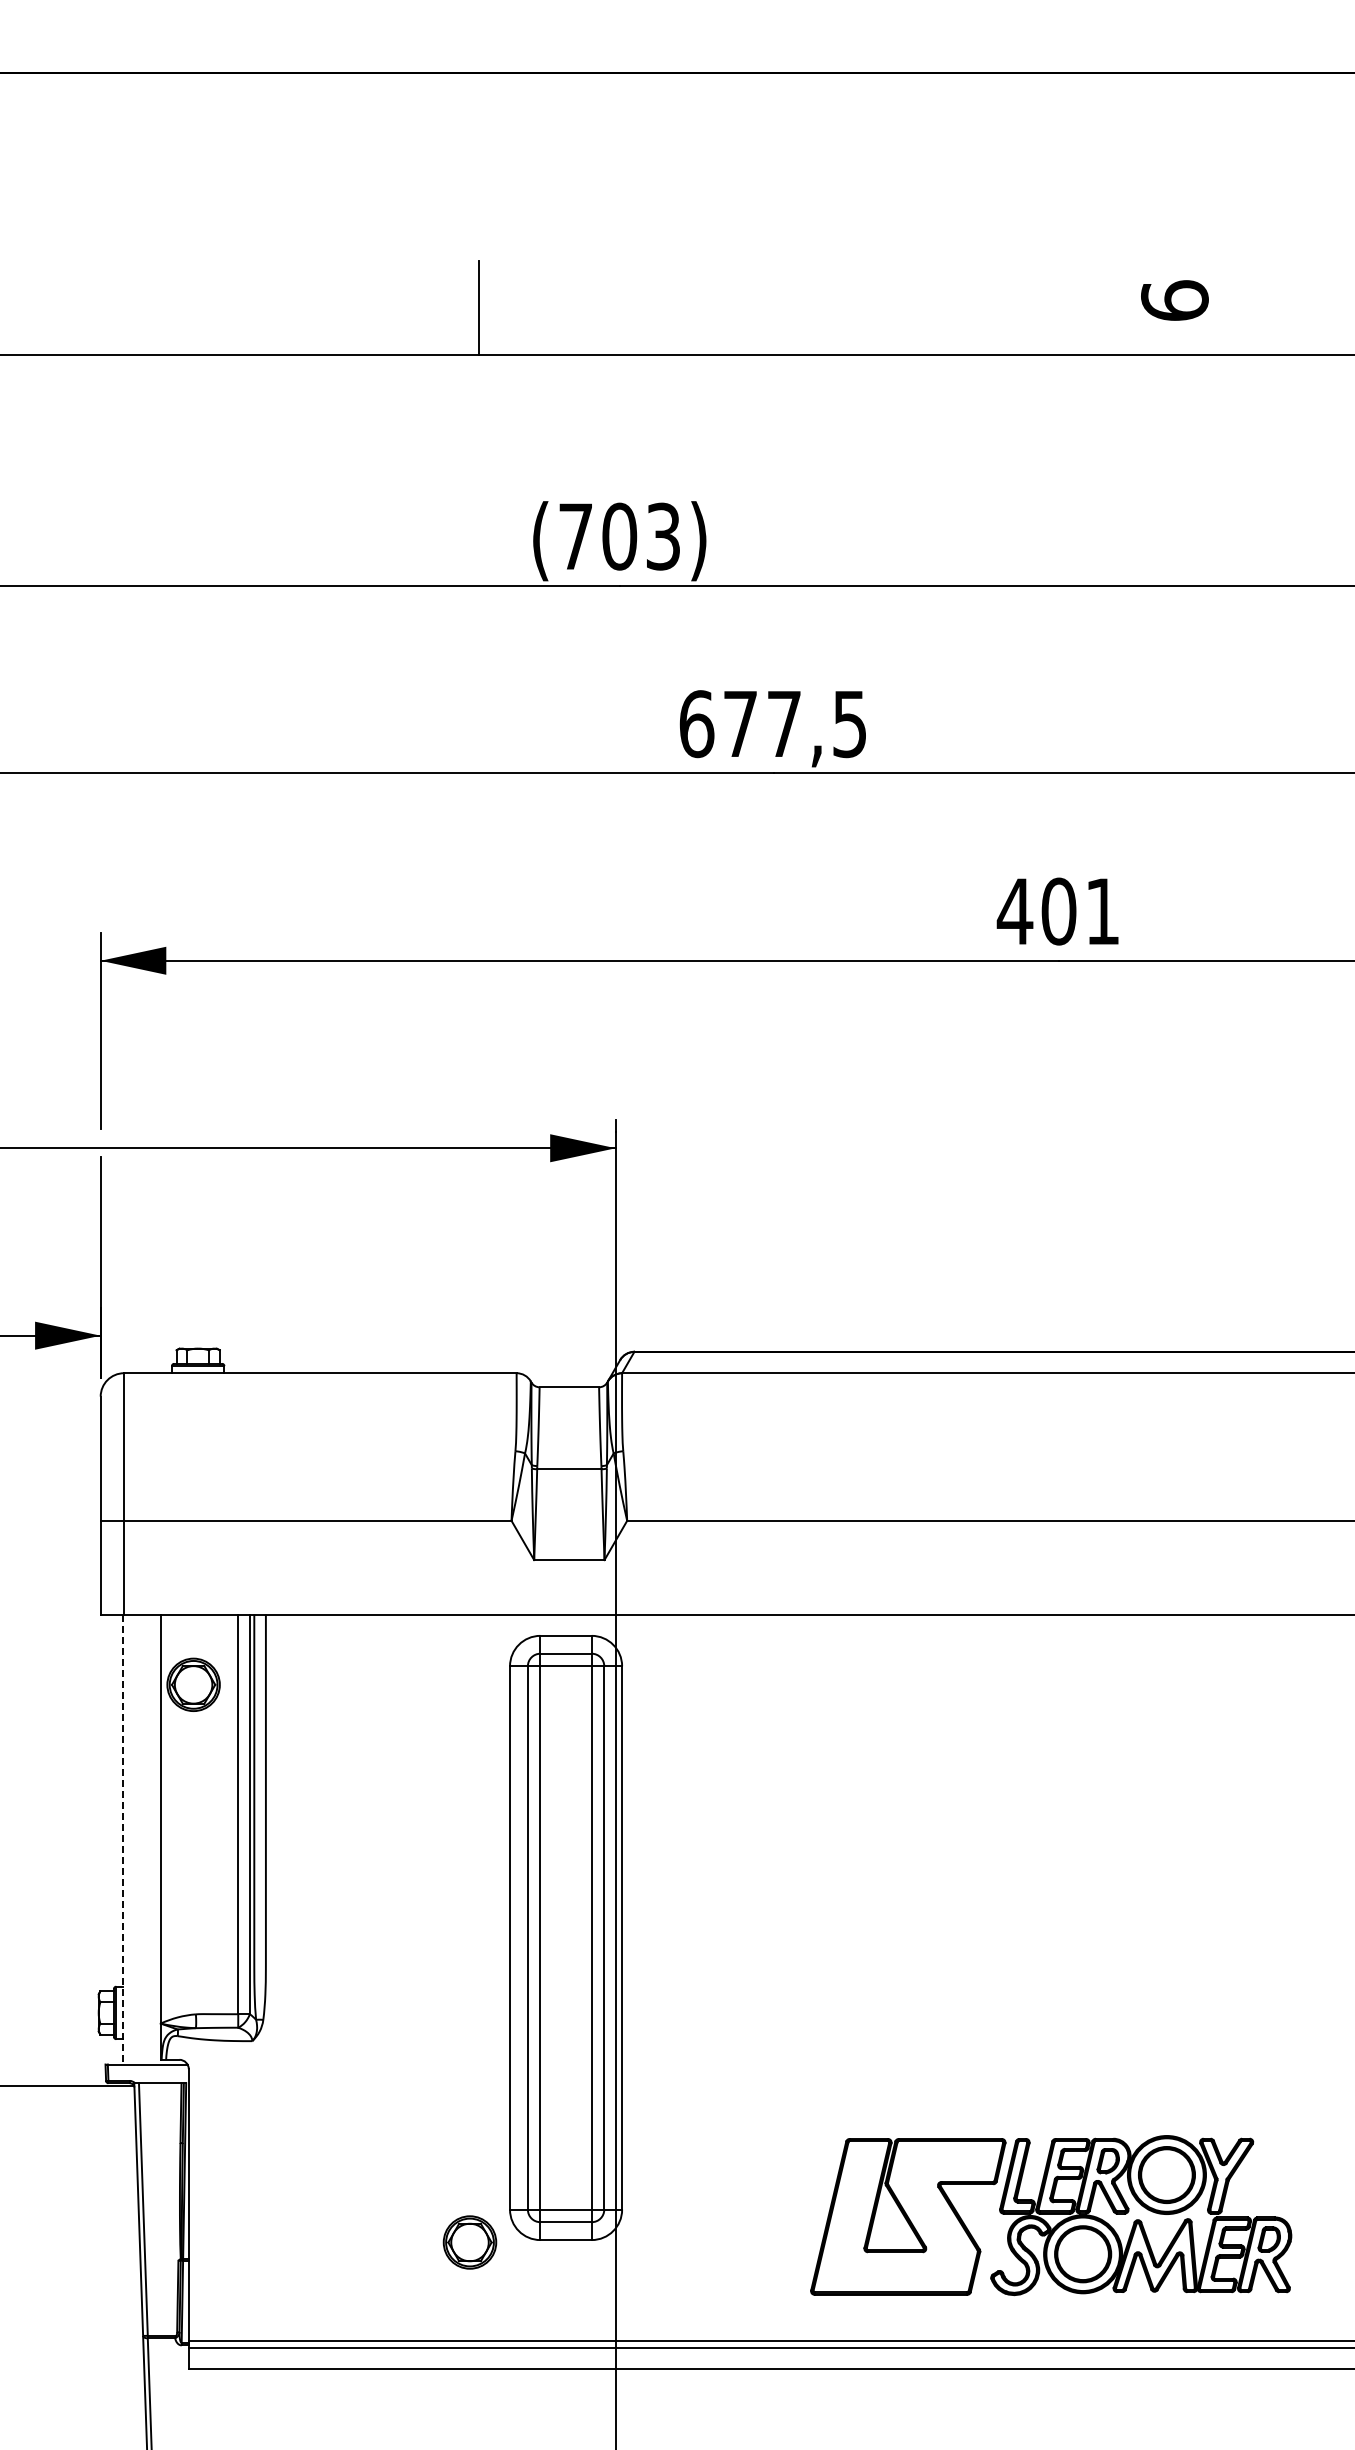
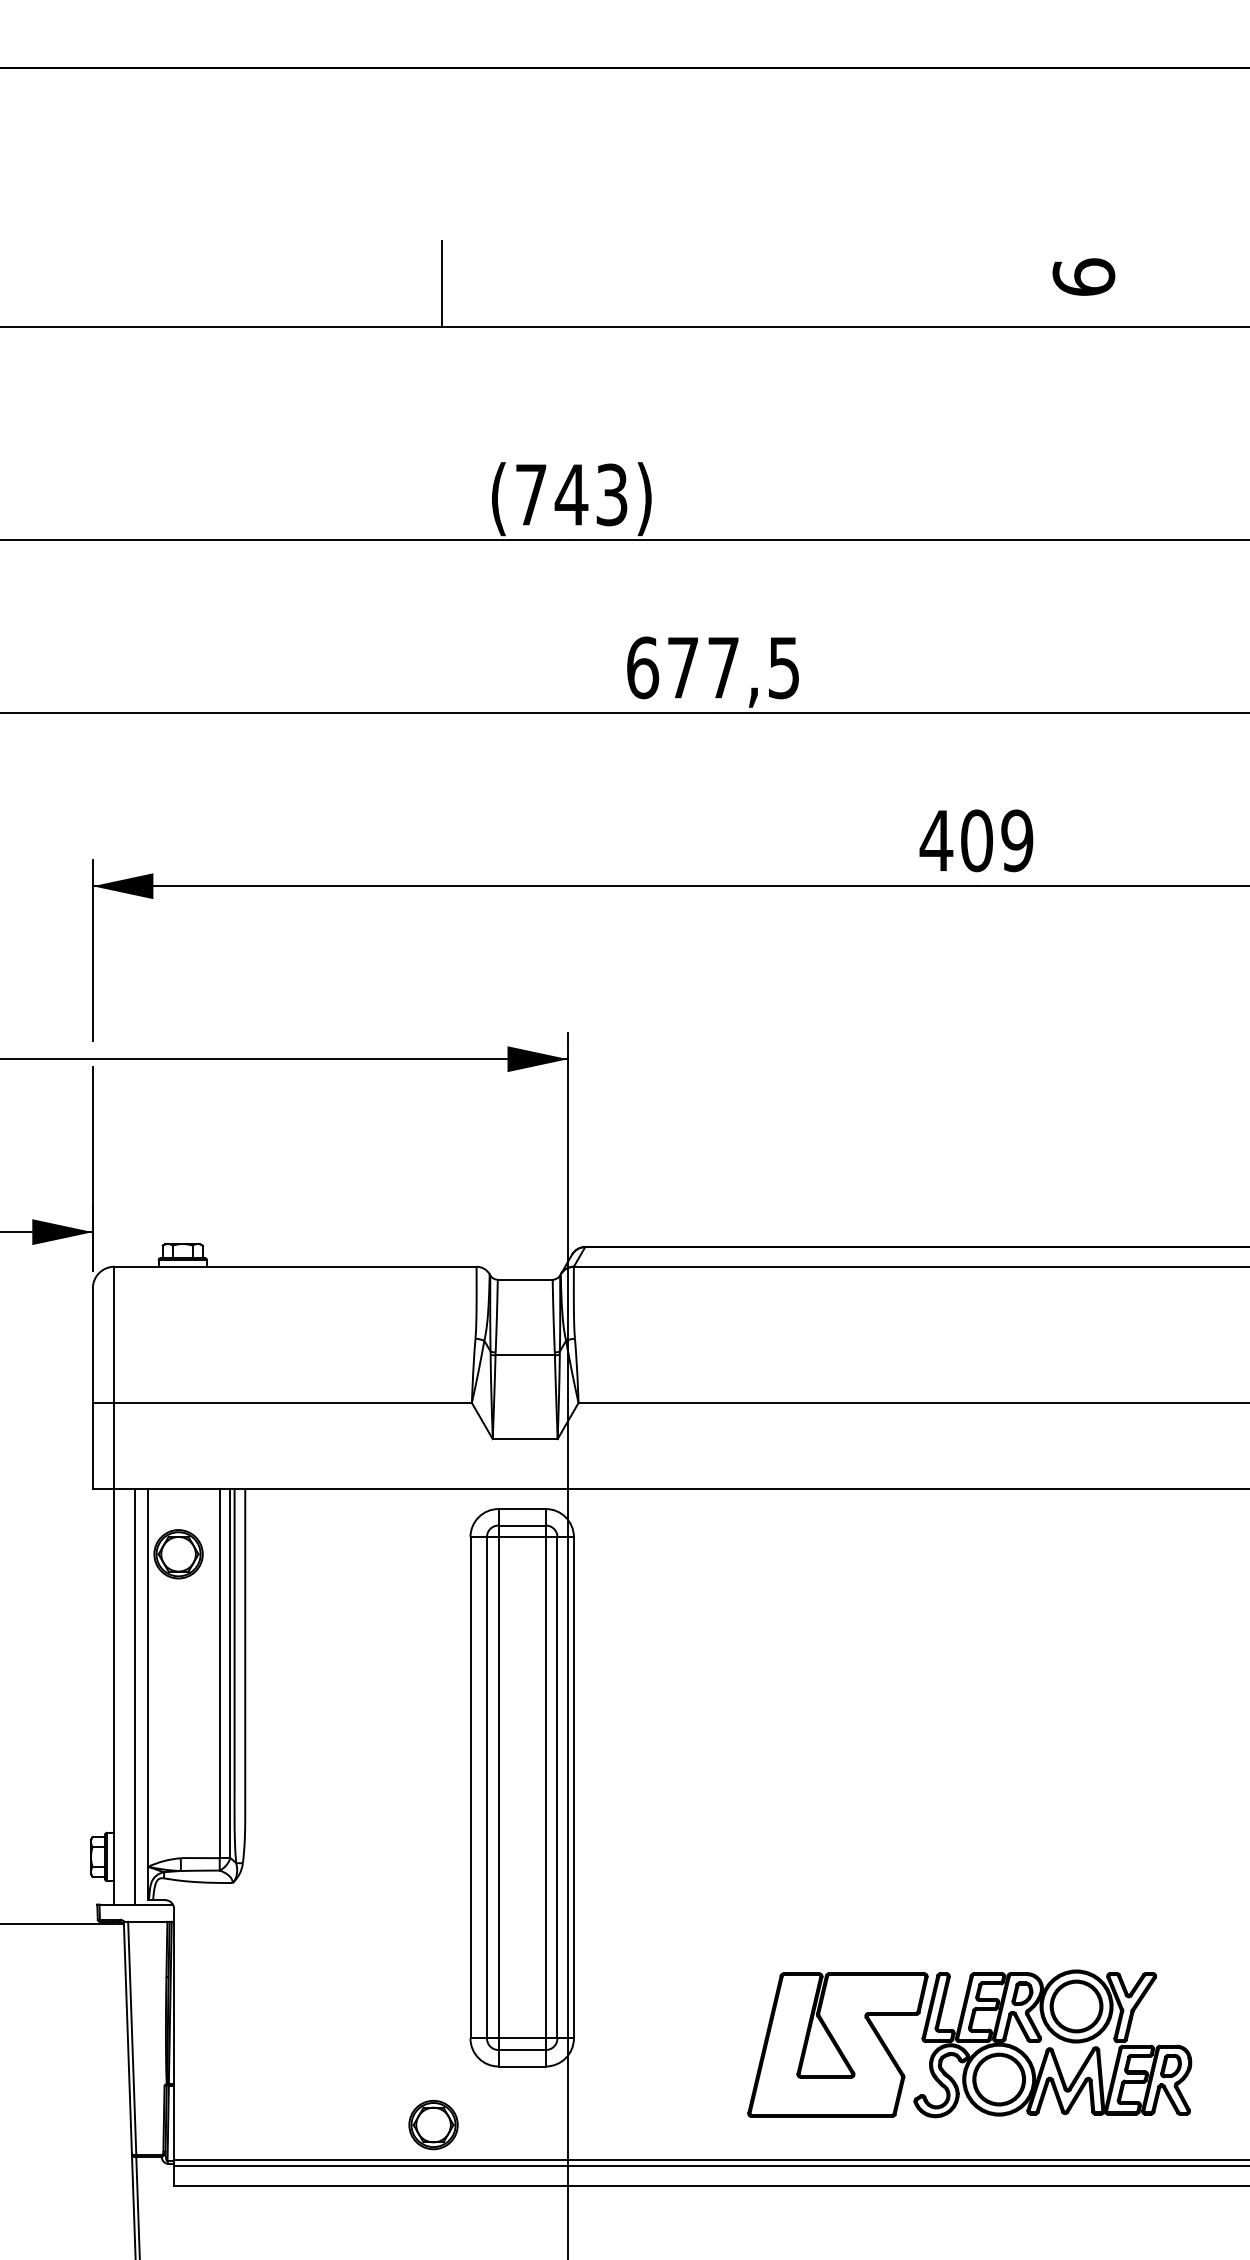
text: (619, 536) -> (571, 494), (703) -> (743)
text: (1102, 911) -> (1017, 840), 401 -> 409
line: (123, 1839) -> (113, 1696), dashed -> solid
line: (146, 1839) -> (135, 1696), added
part: (469, 2242) -> (433, 2125), moved

